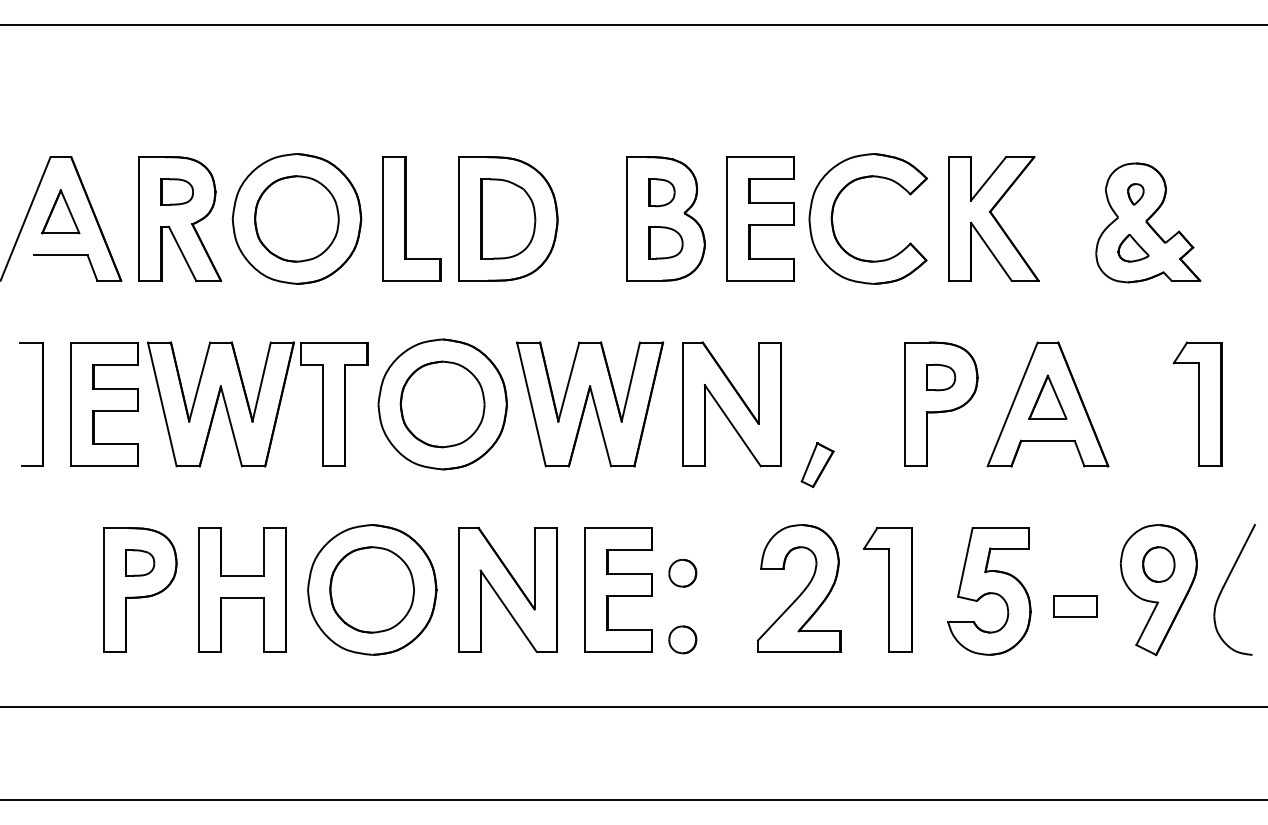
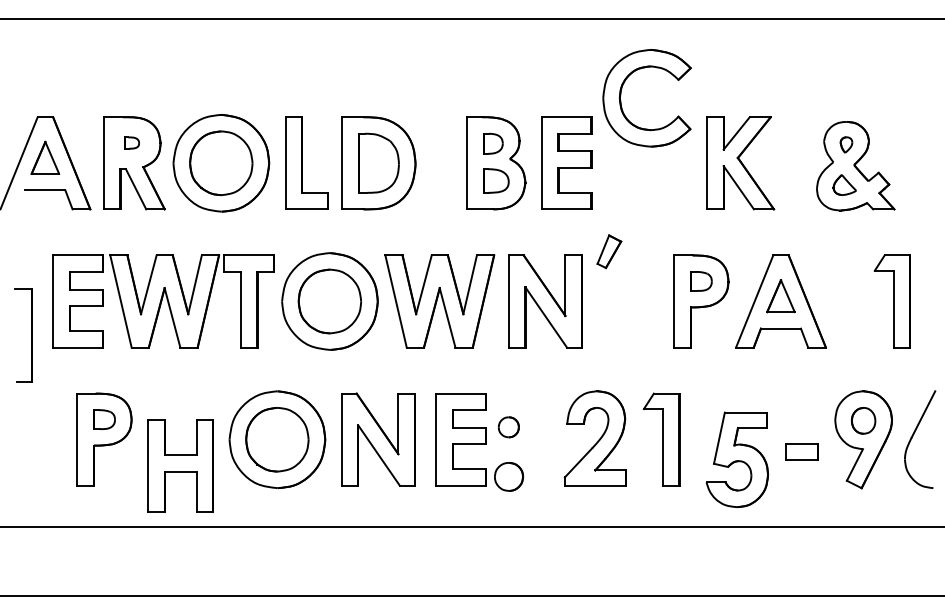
part: (176, 191) -> (131, 142), size x0.6
part: (833, 221) -> (621, 100), moved
part: (42, 404) -> (31, 335), moved
part: (817, 464) -> (609, 251), moved
part: (242, 589) -> (180, 465), moved
part: (988, 590) -> (736, 459), moved
part: (682, 639) -> (508, 476), size x1.4

